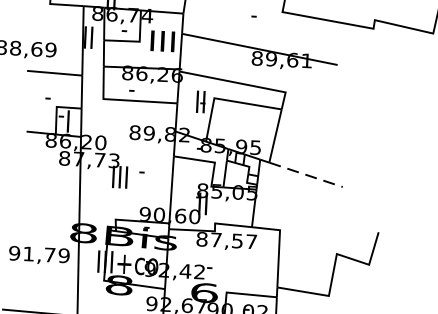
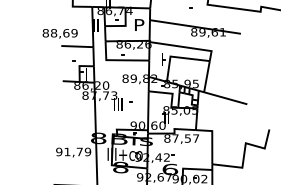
text: (161, 40) -> (138, 24), III -> P
text: (200, 102) -> (162, 59), II -> I
line: (305, 175) -> (225, 98), dashed -> solid

